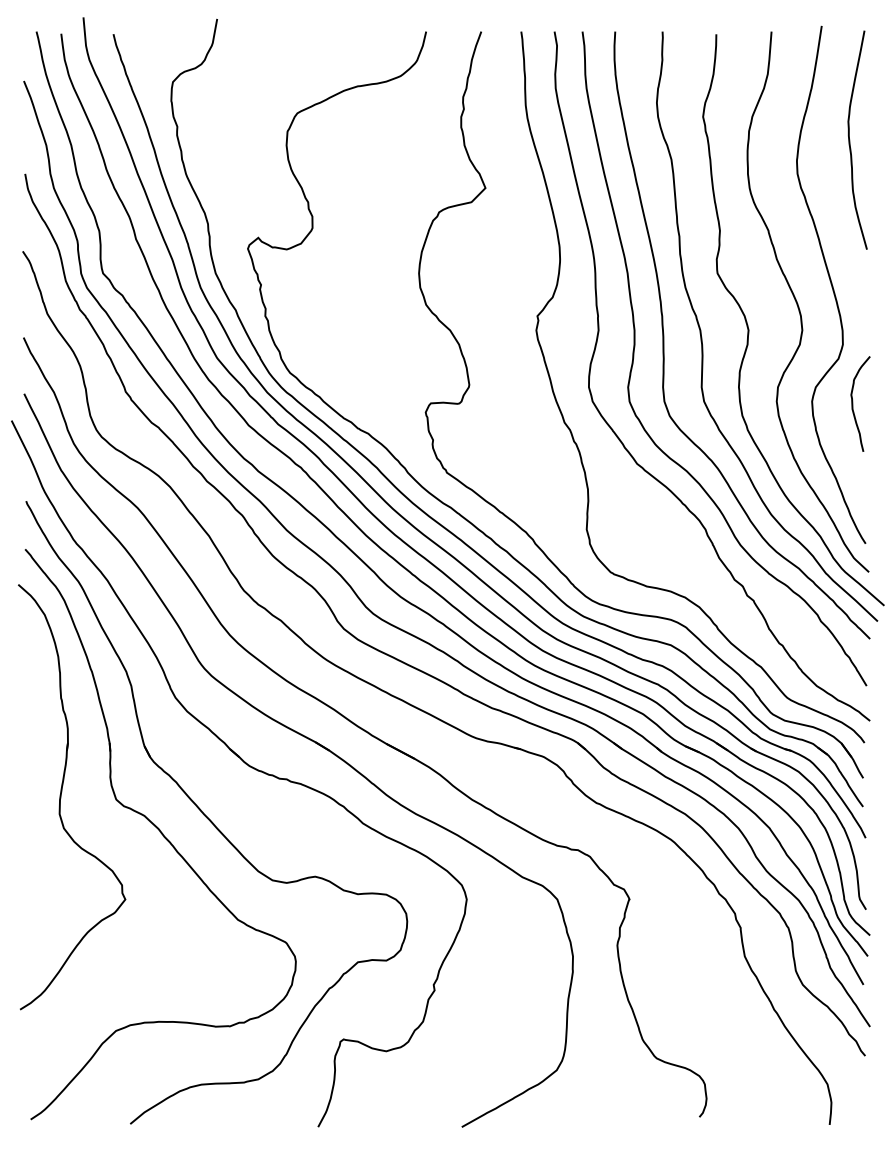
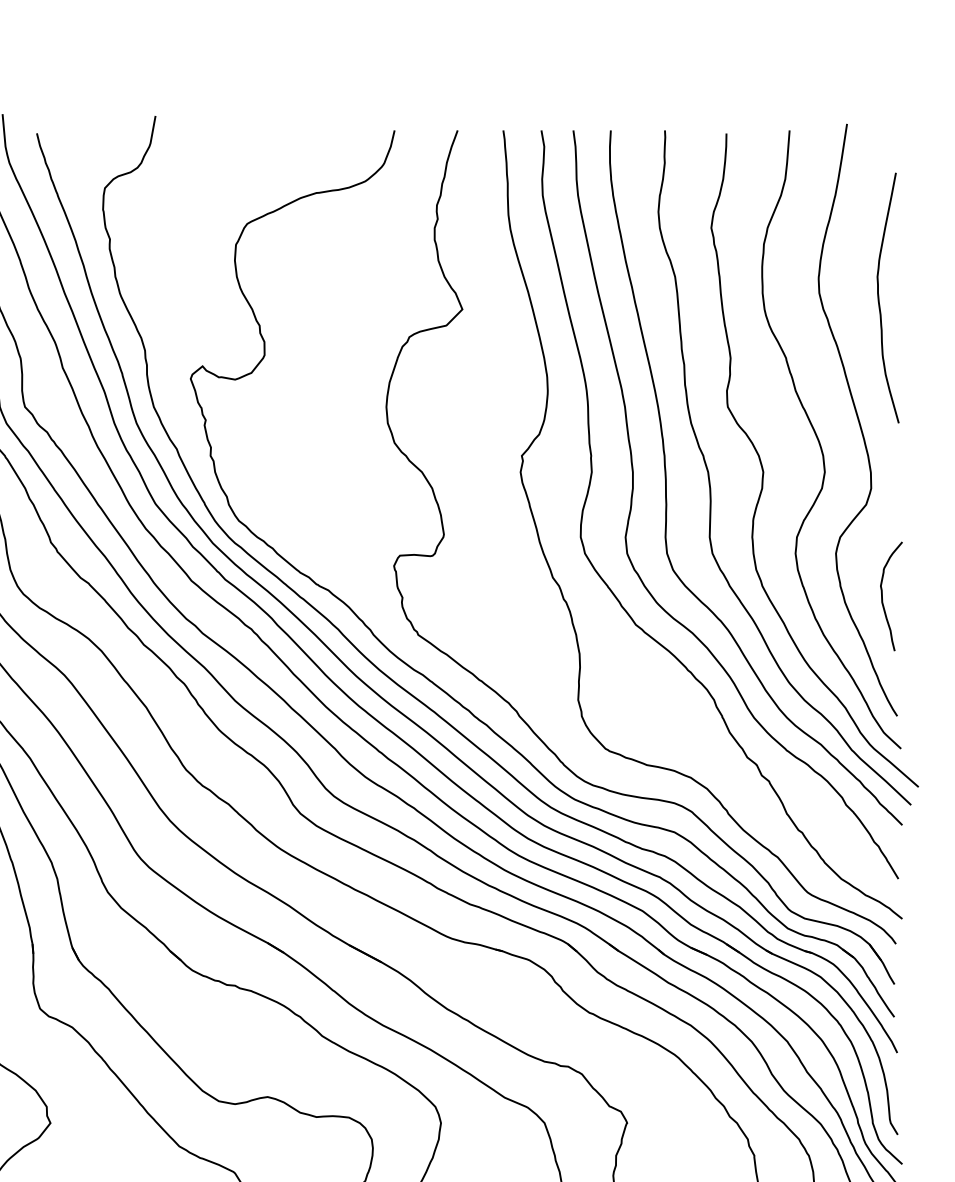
curve: (850, 139) -> (879, 297), moved
curve: (853, 403) -> (883, 595), moved

